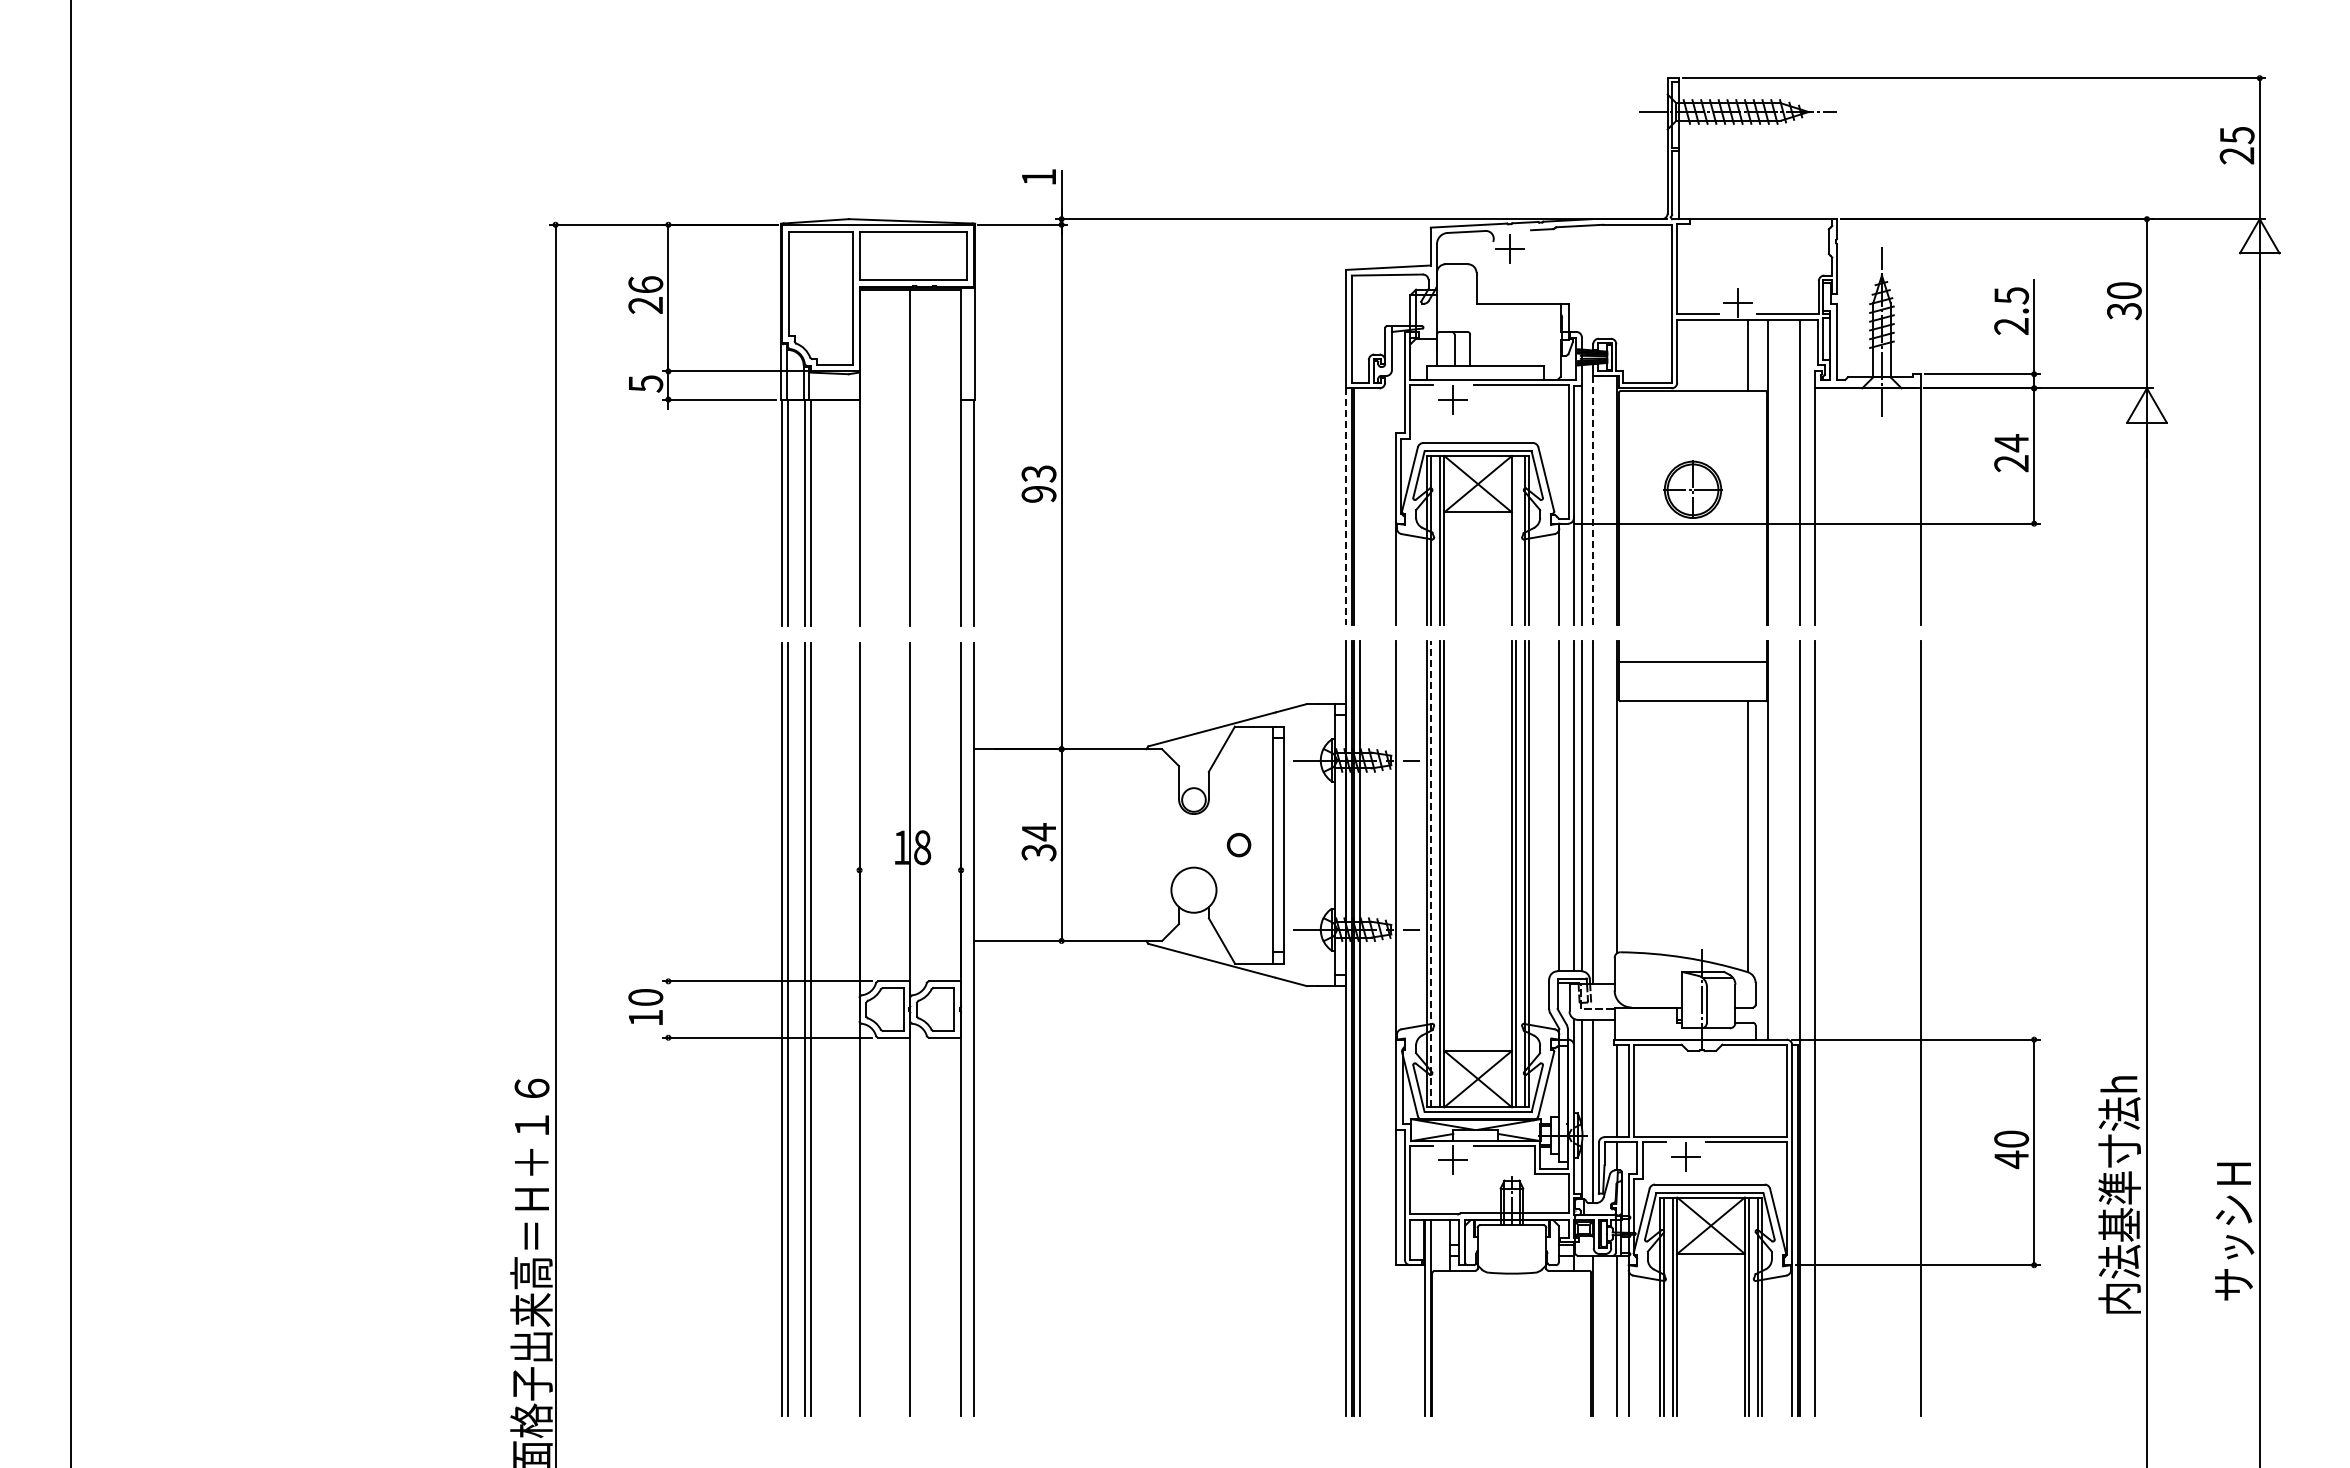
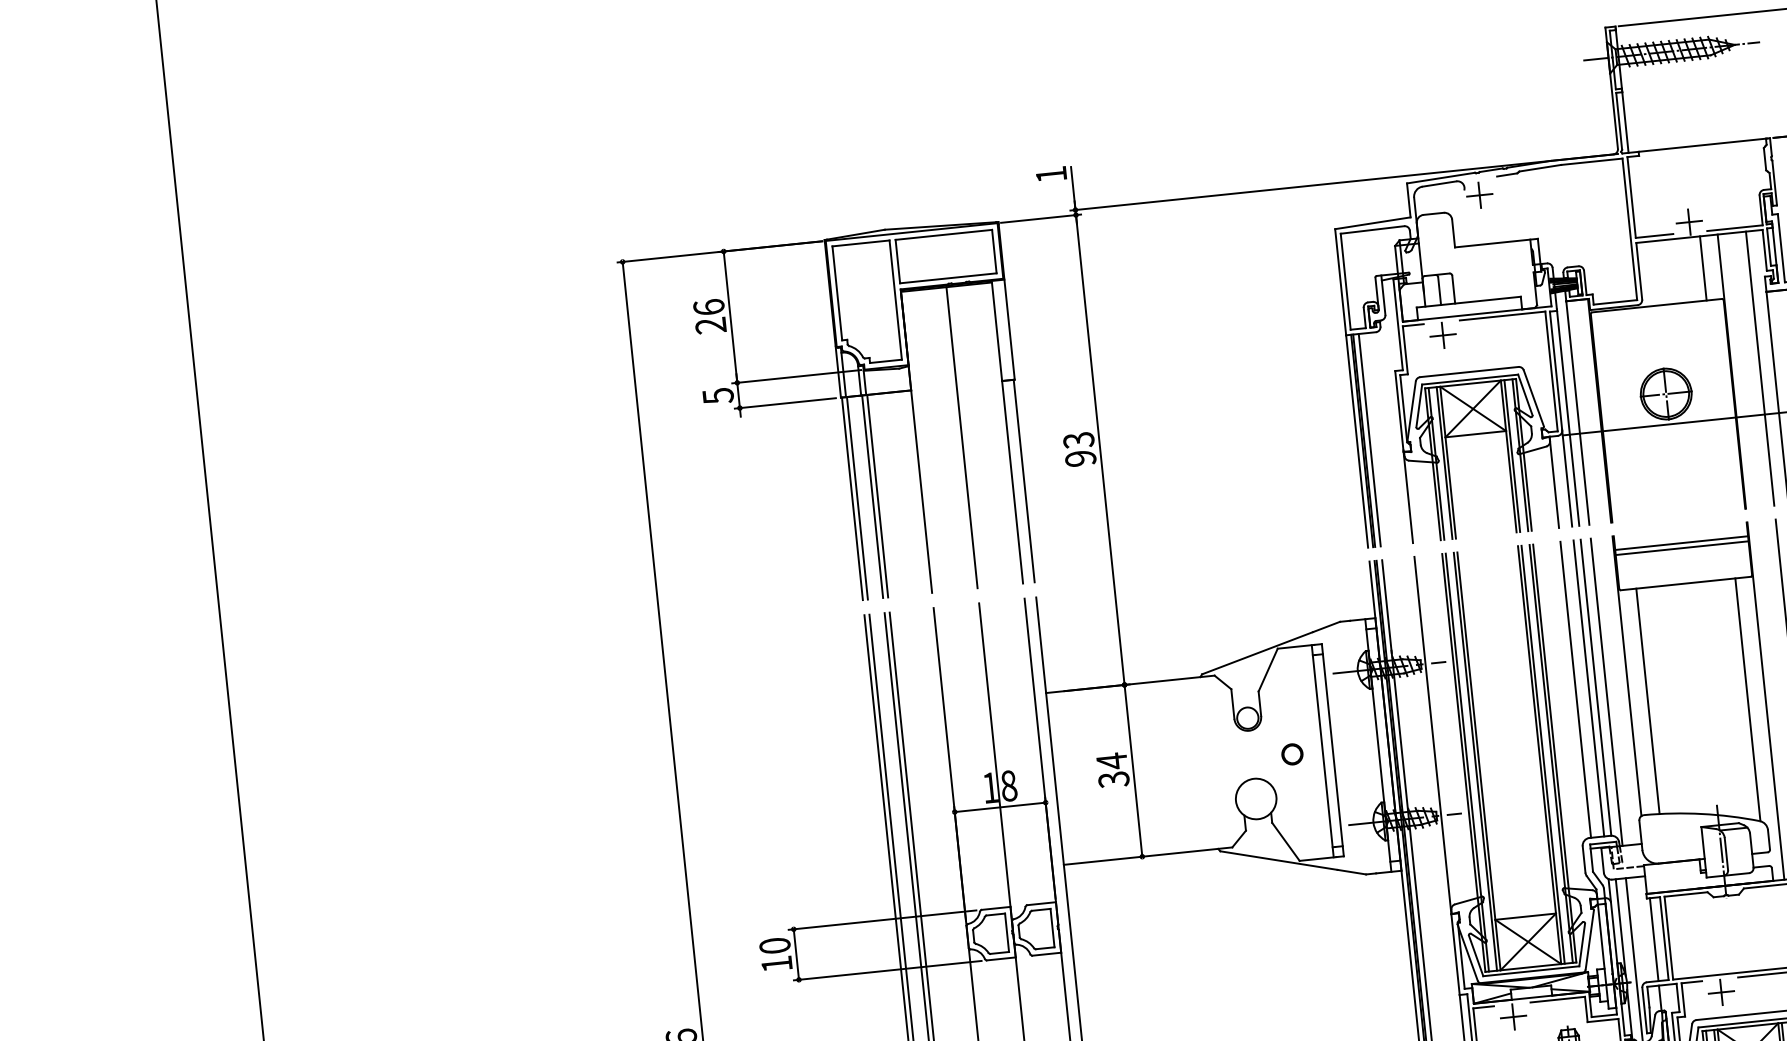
line: (1593, 500) -> (1578, 412), dashed -> solid
line: (1346, 506) -> (1357, 441), dashed -> solid
line: (1360, 506) -> (1369, 439), added
line: (1515, 540) -> (1511, 455), added
line: (1692, 656) -> (1681, 543), added
line: (1637, 826) -> (1647, 700), added
line: (910, 870) -> (1000, 807), added
line: (1431, 873) -> (1467, 762), dashed -> solid
line: (668, 1009) -> (796, 954), added

